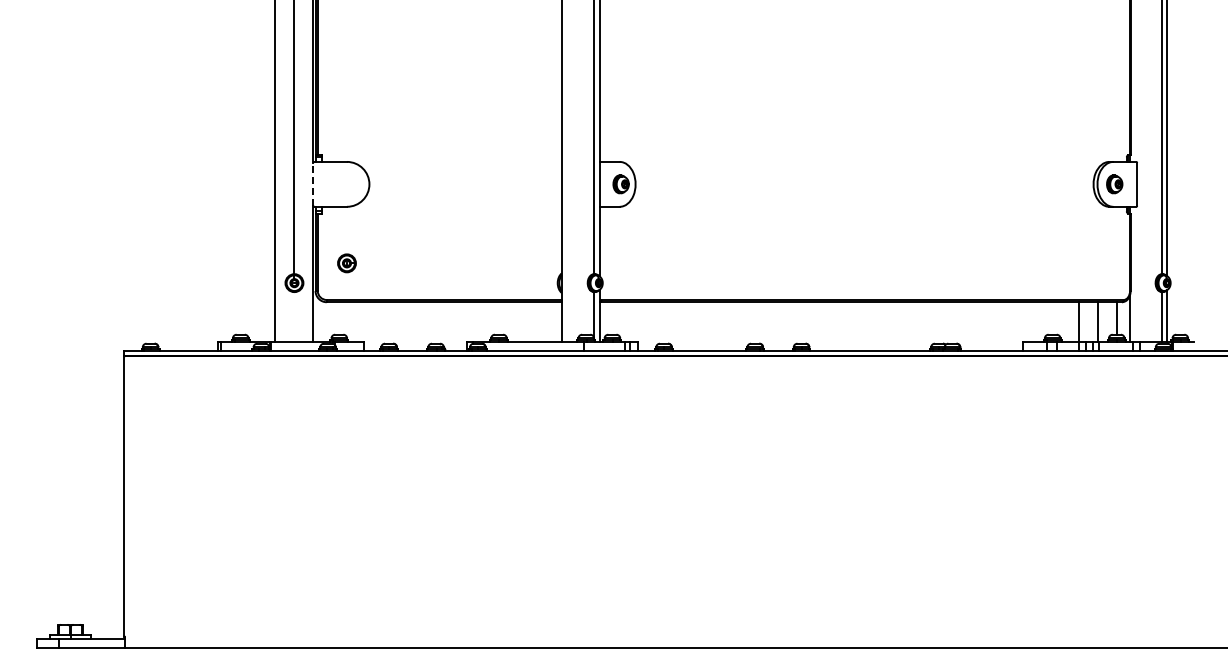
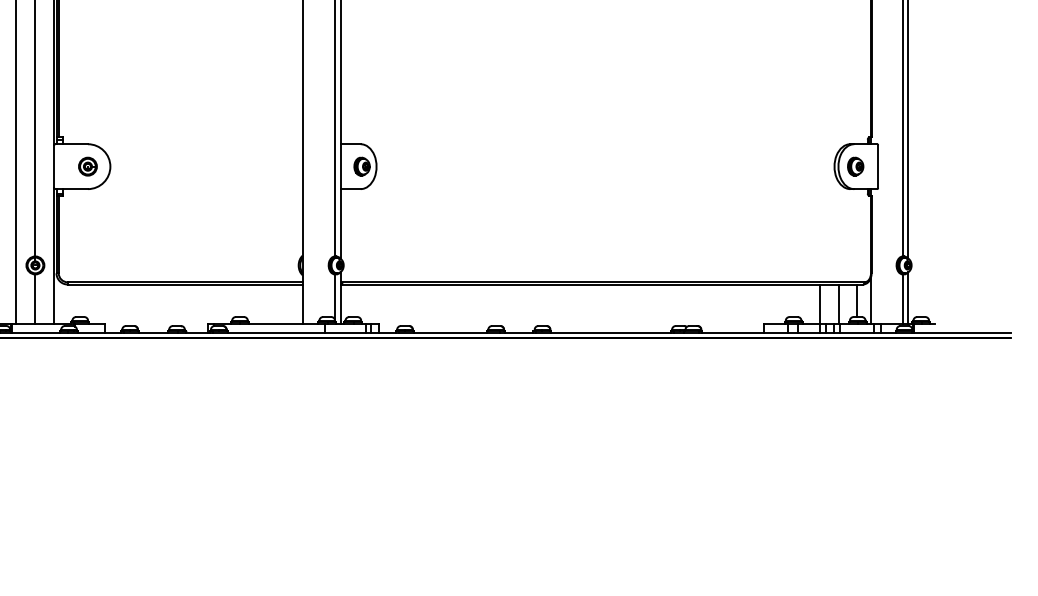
line: (313, 183) -> (54, 165), dashed -> solid
part: (346, 263) -> (87, 166), moved
line: (294, 316) -> (35, 298), added

